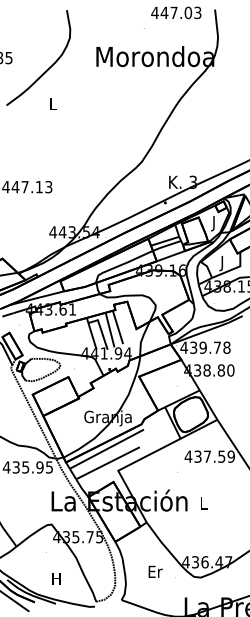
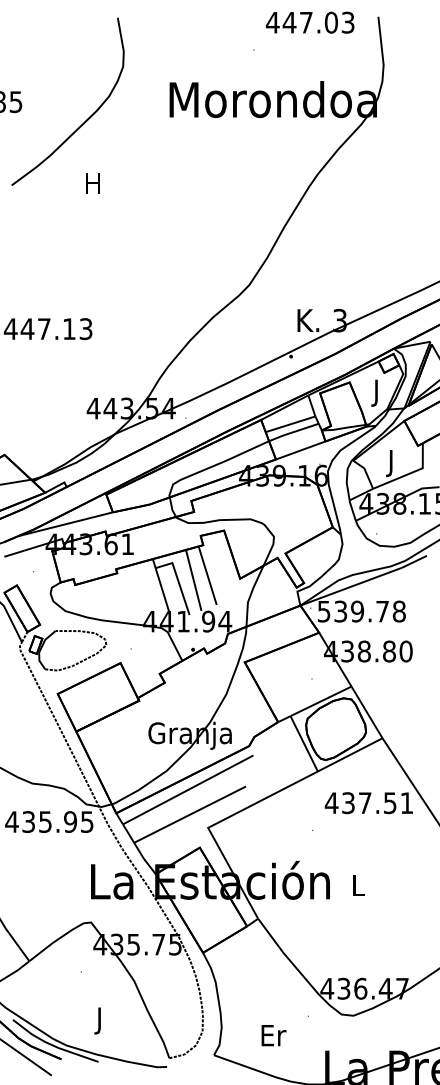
text: (52, 103) -> (92, 181), L -> H
text: (184, 347) -> (324, 611), 439.78 -> 539.78
text: (230, 456) -> (405, 802), 437.59 -> 437.51
text: (155, 571) -> (273, 1034), moved
text: (56, 580) -> (99, 1020), H -> J

